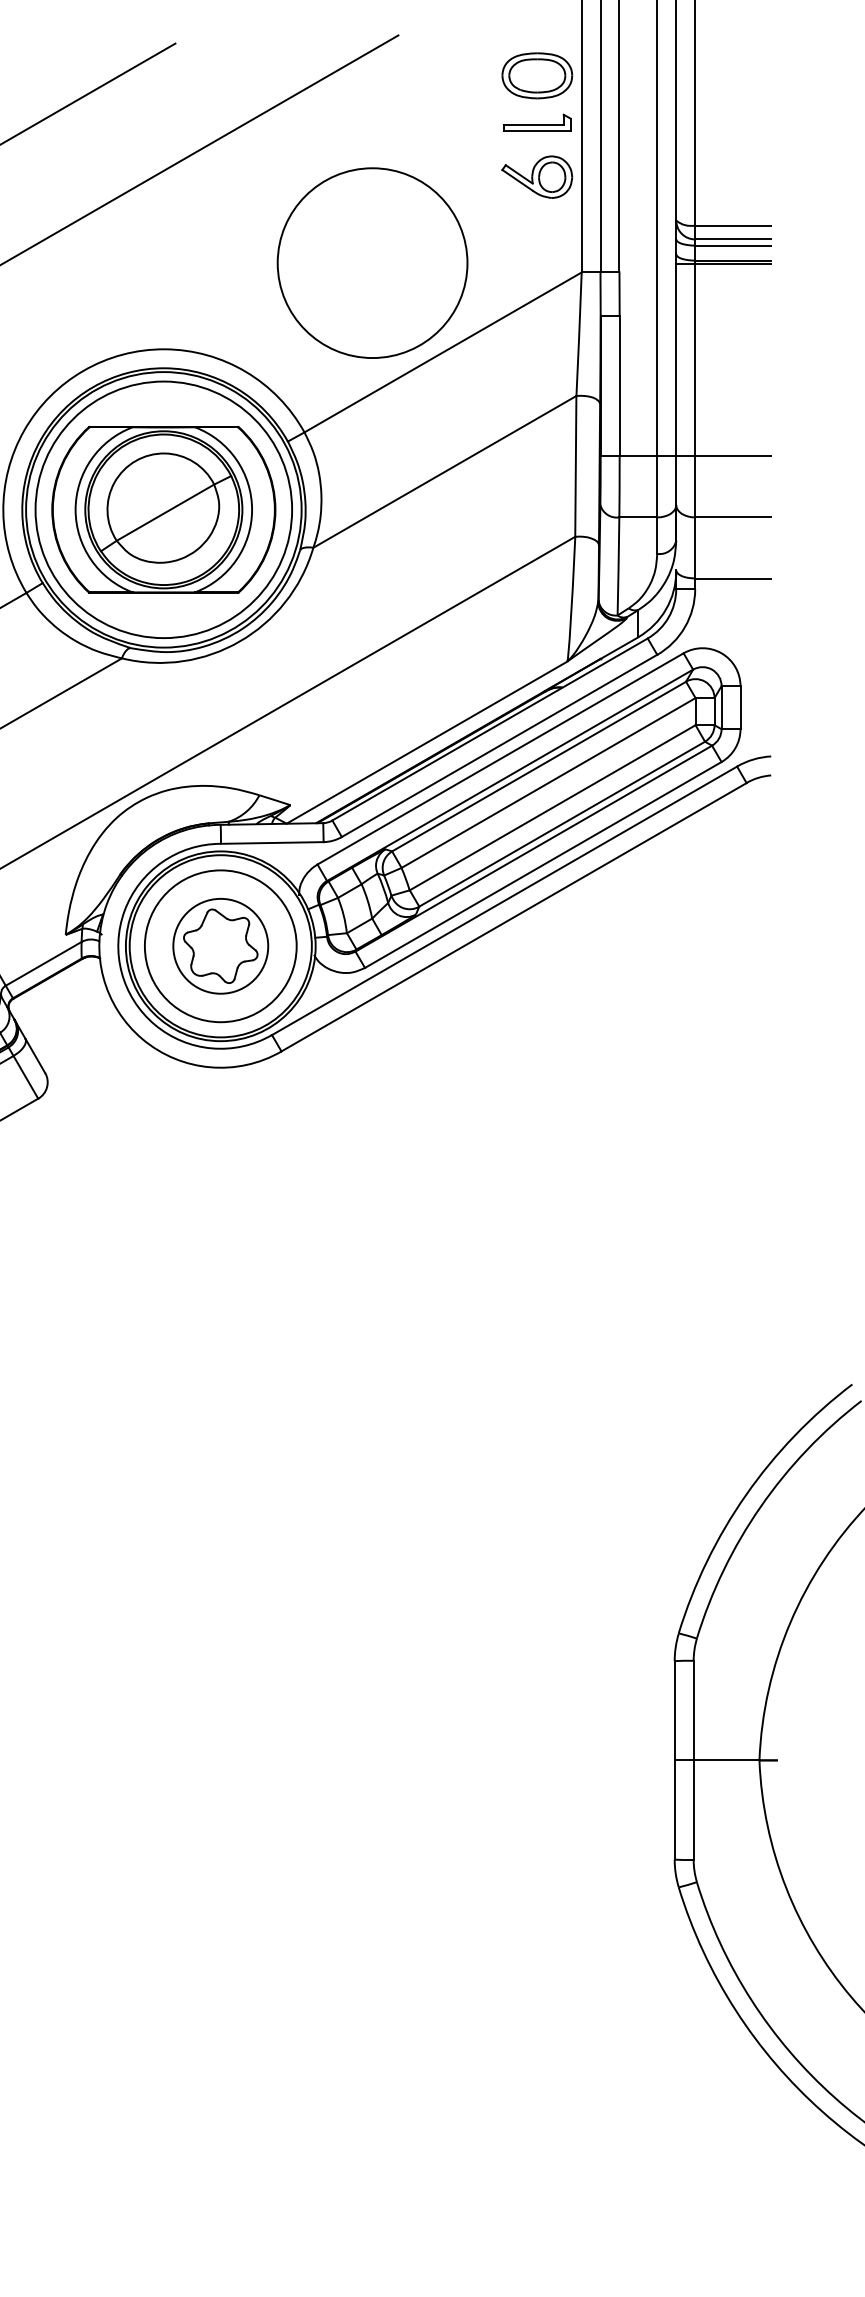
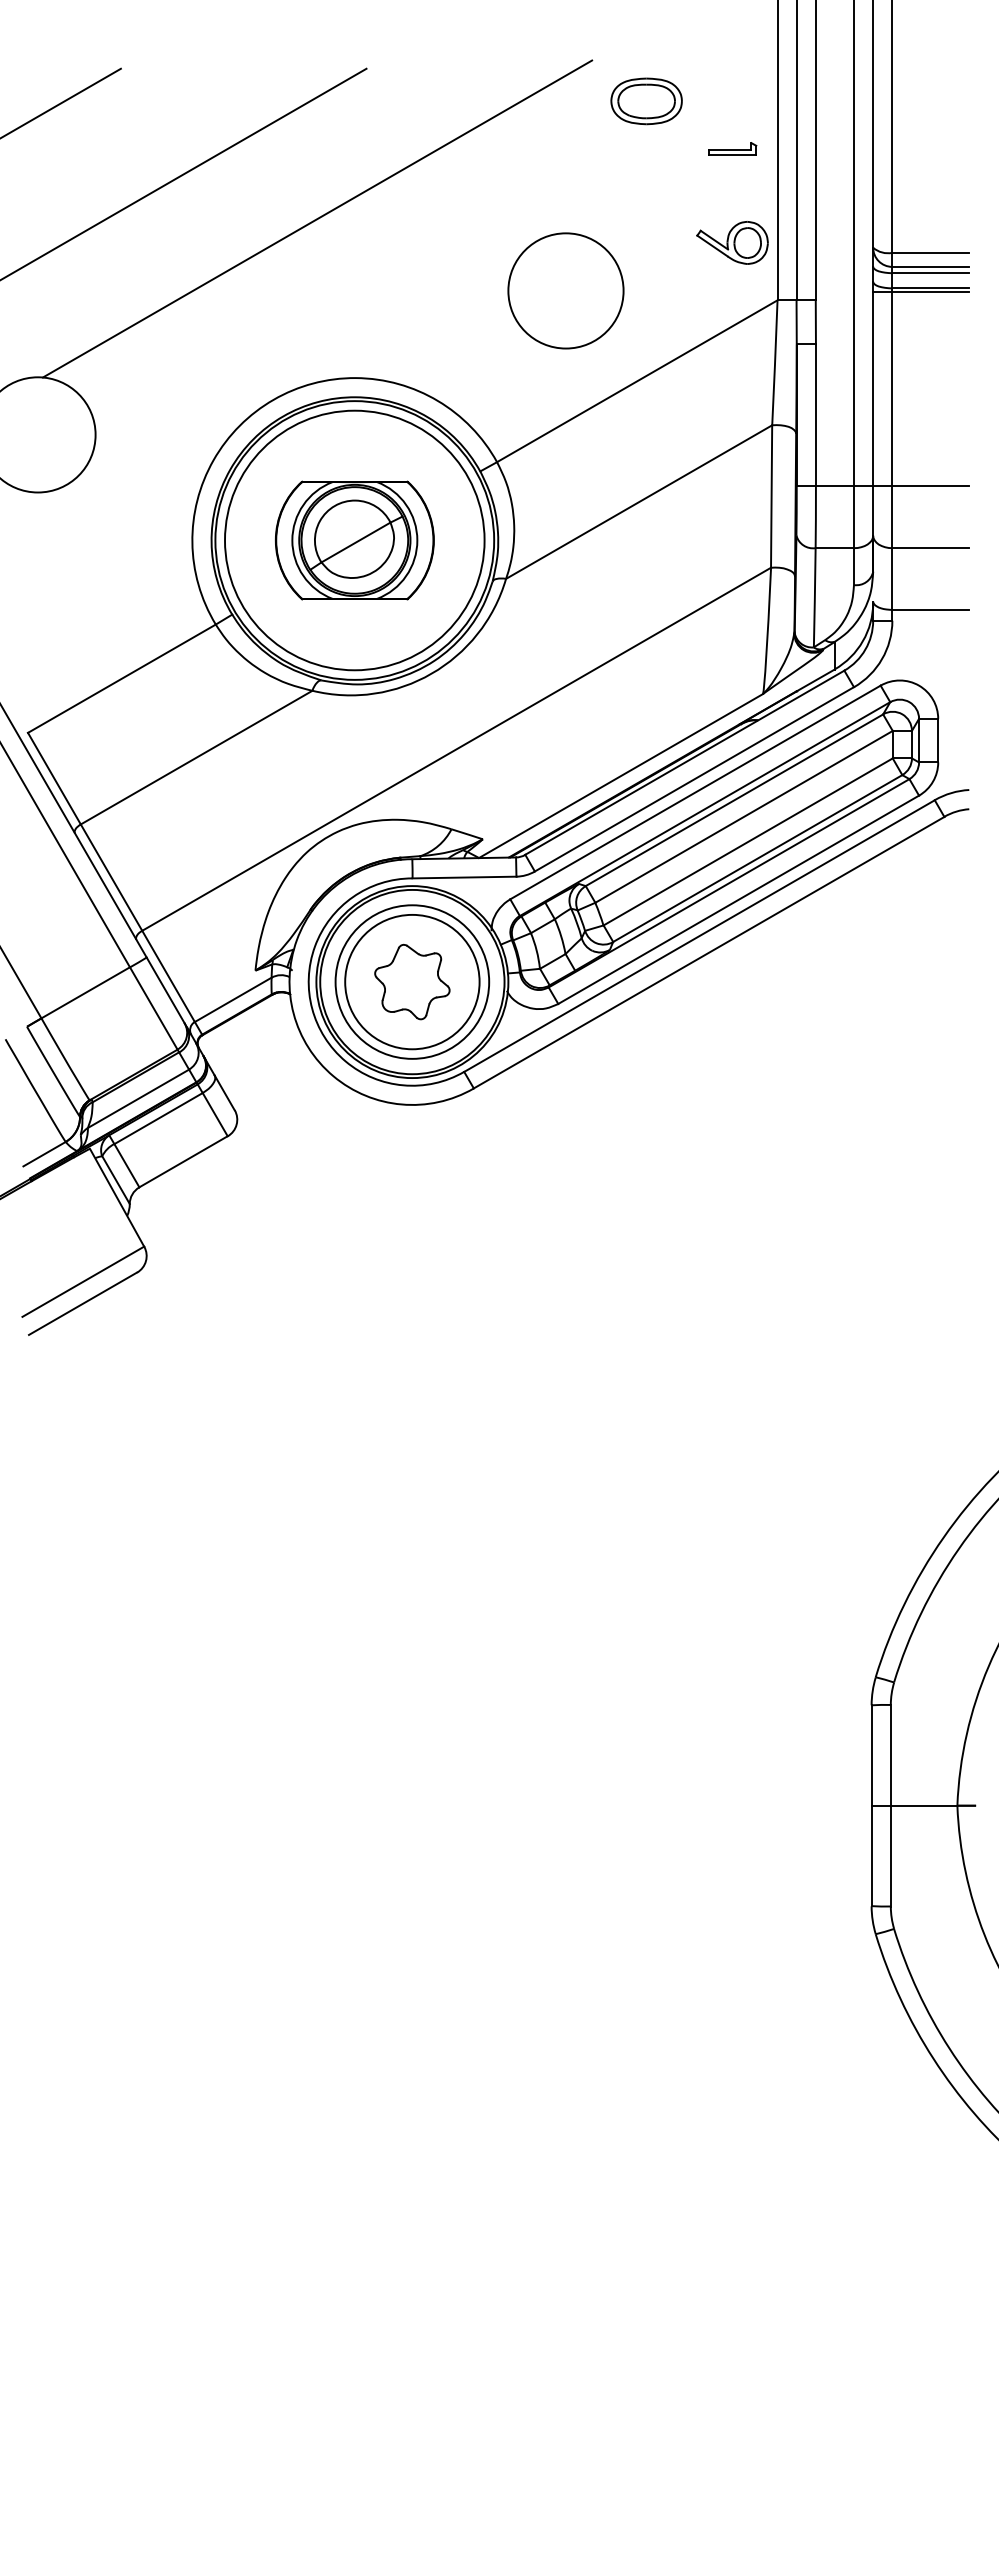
part: (537, 75) -> (646, 101), moved
part: (537, 122) -> (732, 148), size x0.7
part: (537, 176) -> (732, 242), moved
circle: (372, 262) -> (565, 290), size x0.6
part: (163, 509) -> (354, 540), size x0.7
circle: (220, 946) -> (412, 982), size x1.4

